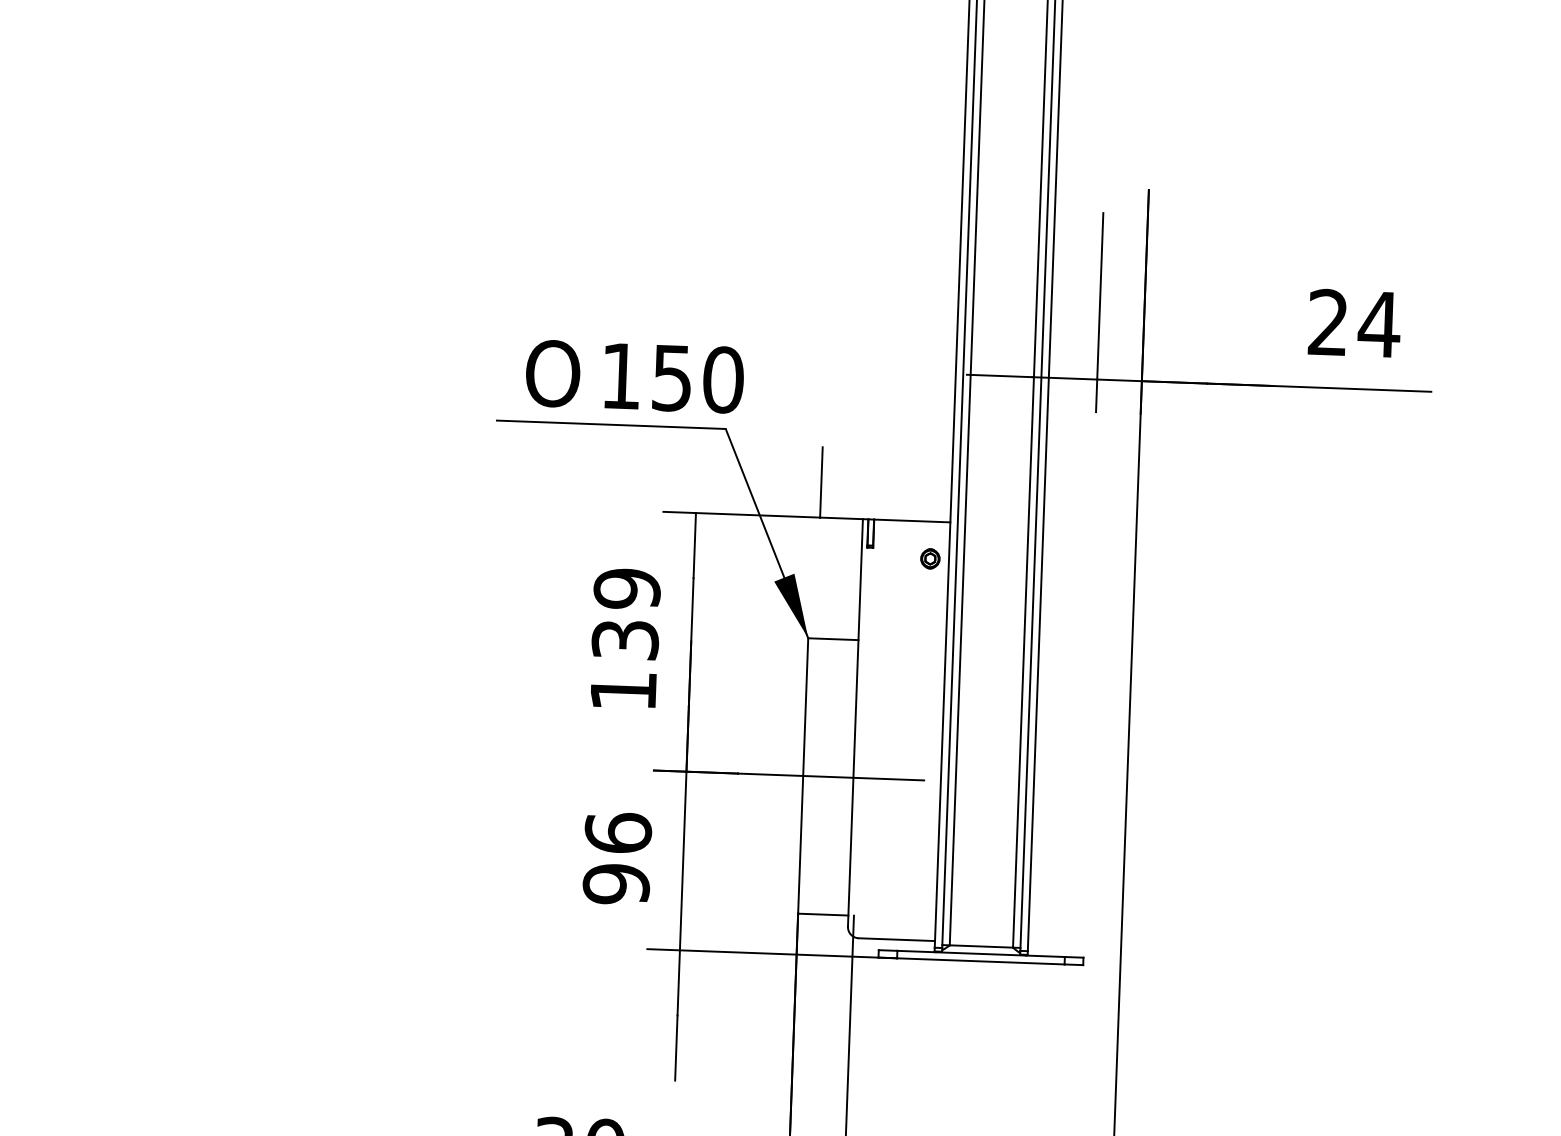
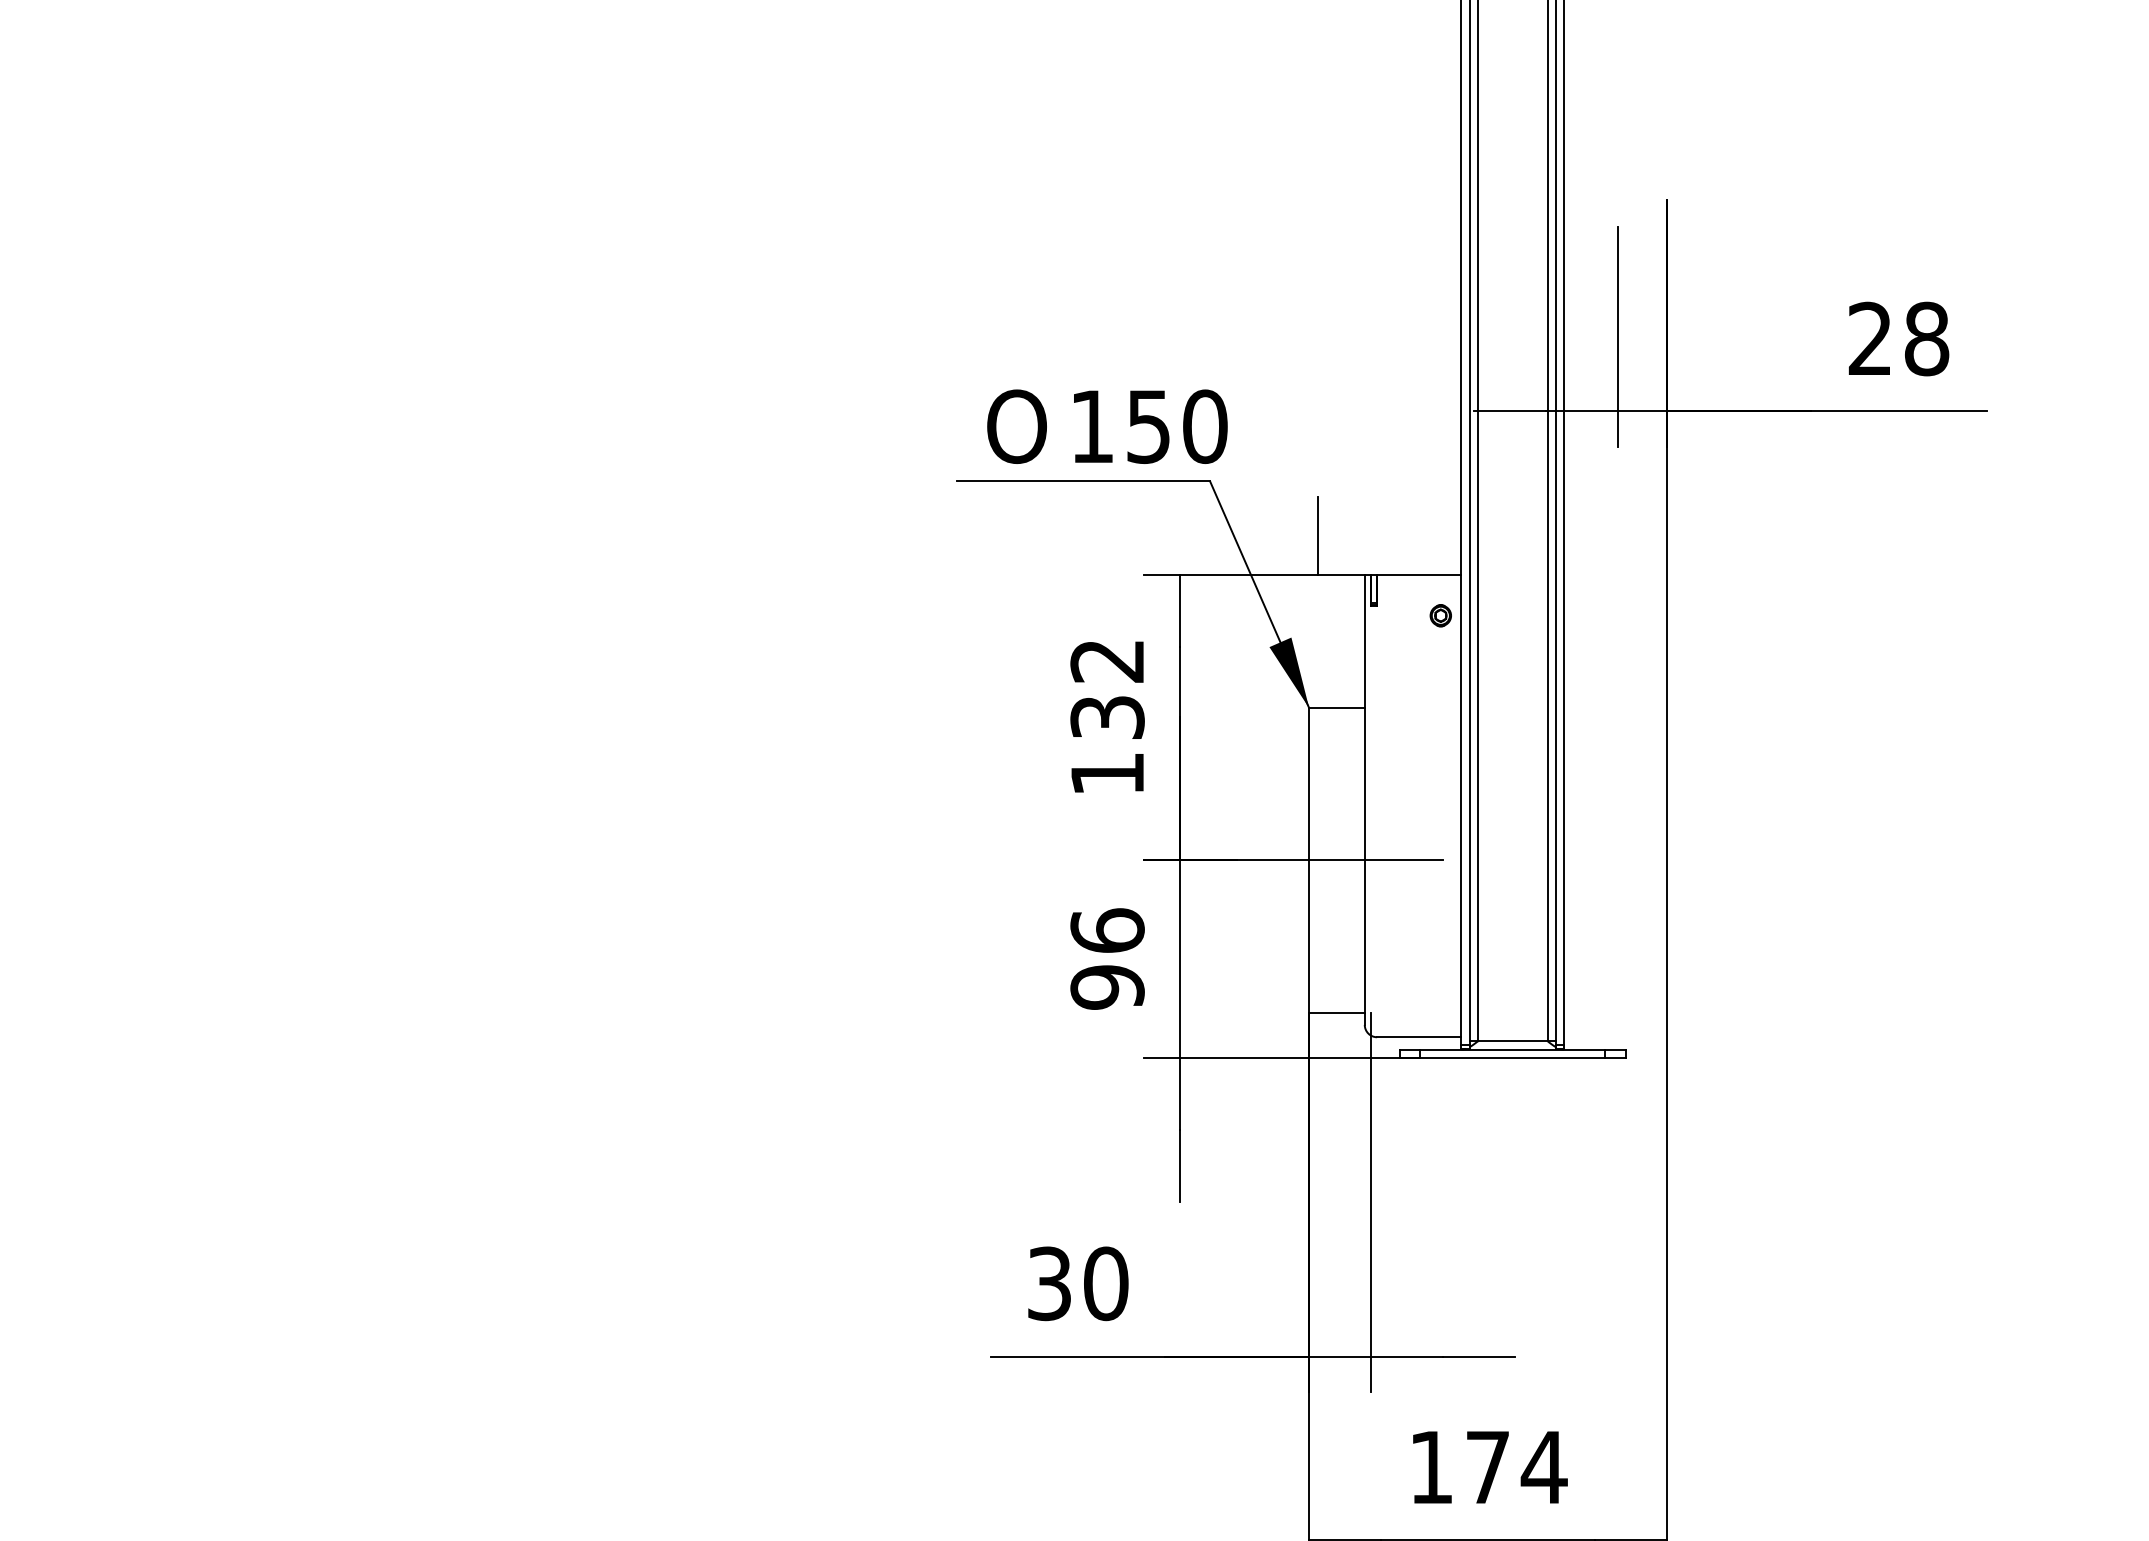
text: (1379, 324) -> (1926, 338), 24 -> 28
text: (627, 589) -> (1107, 661), 139 -> 132

